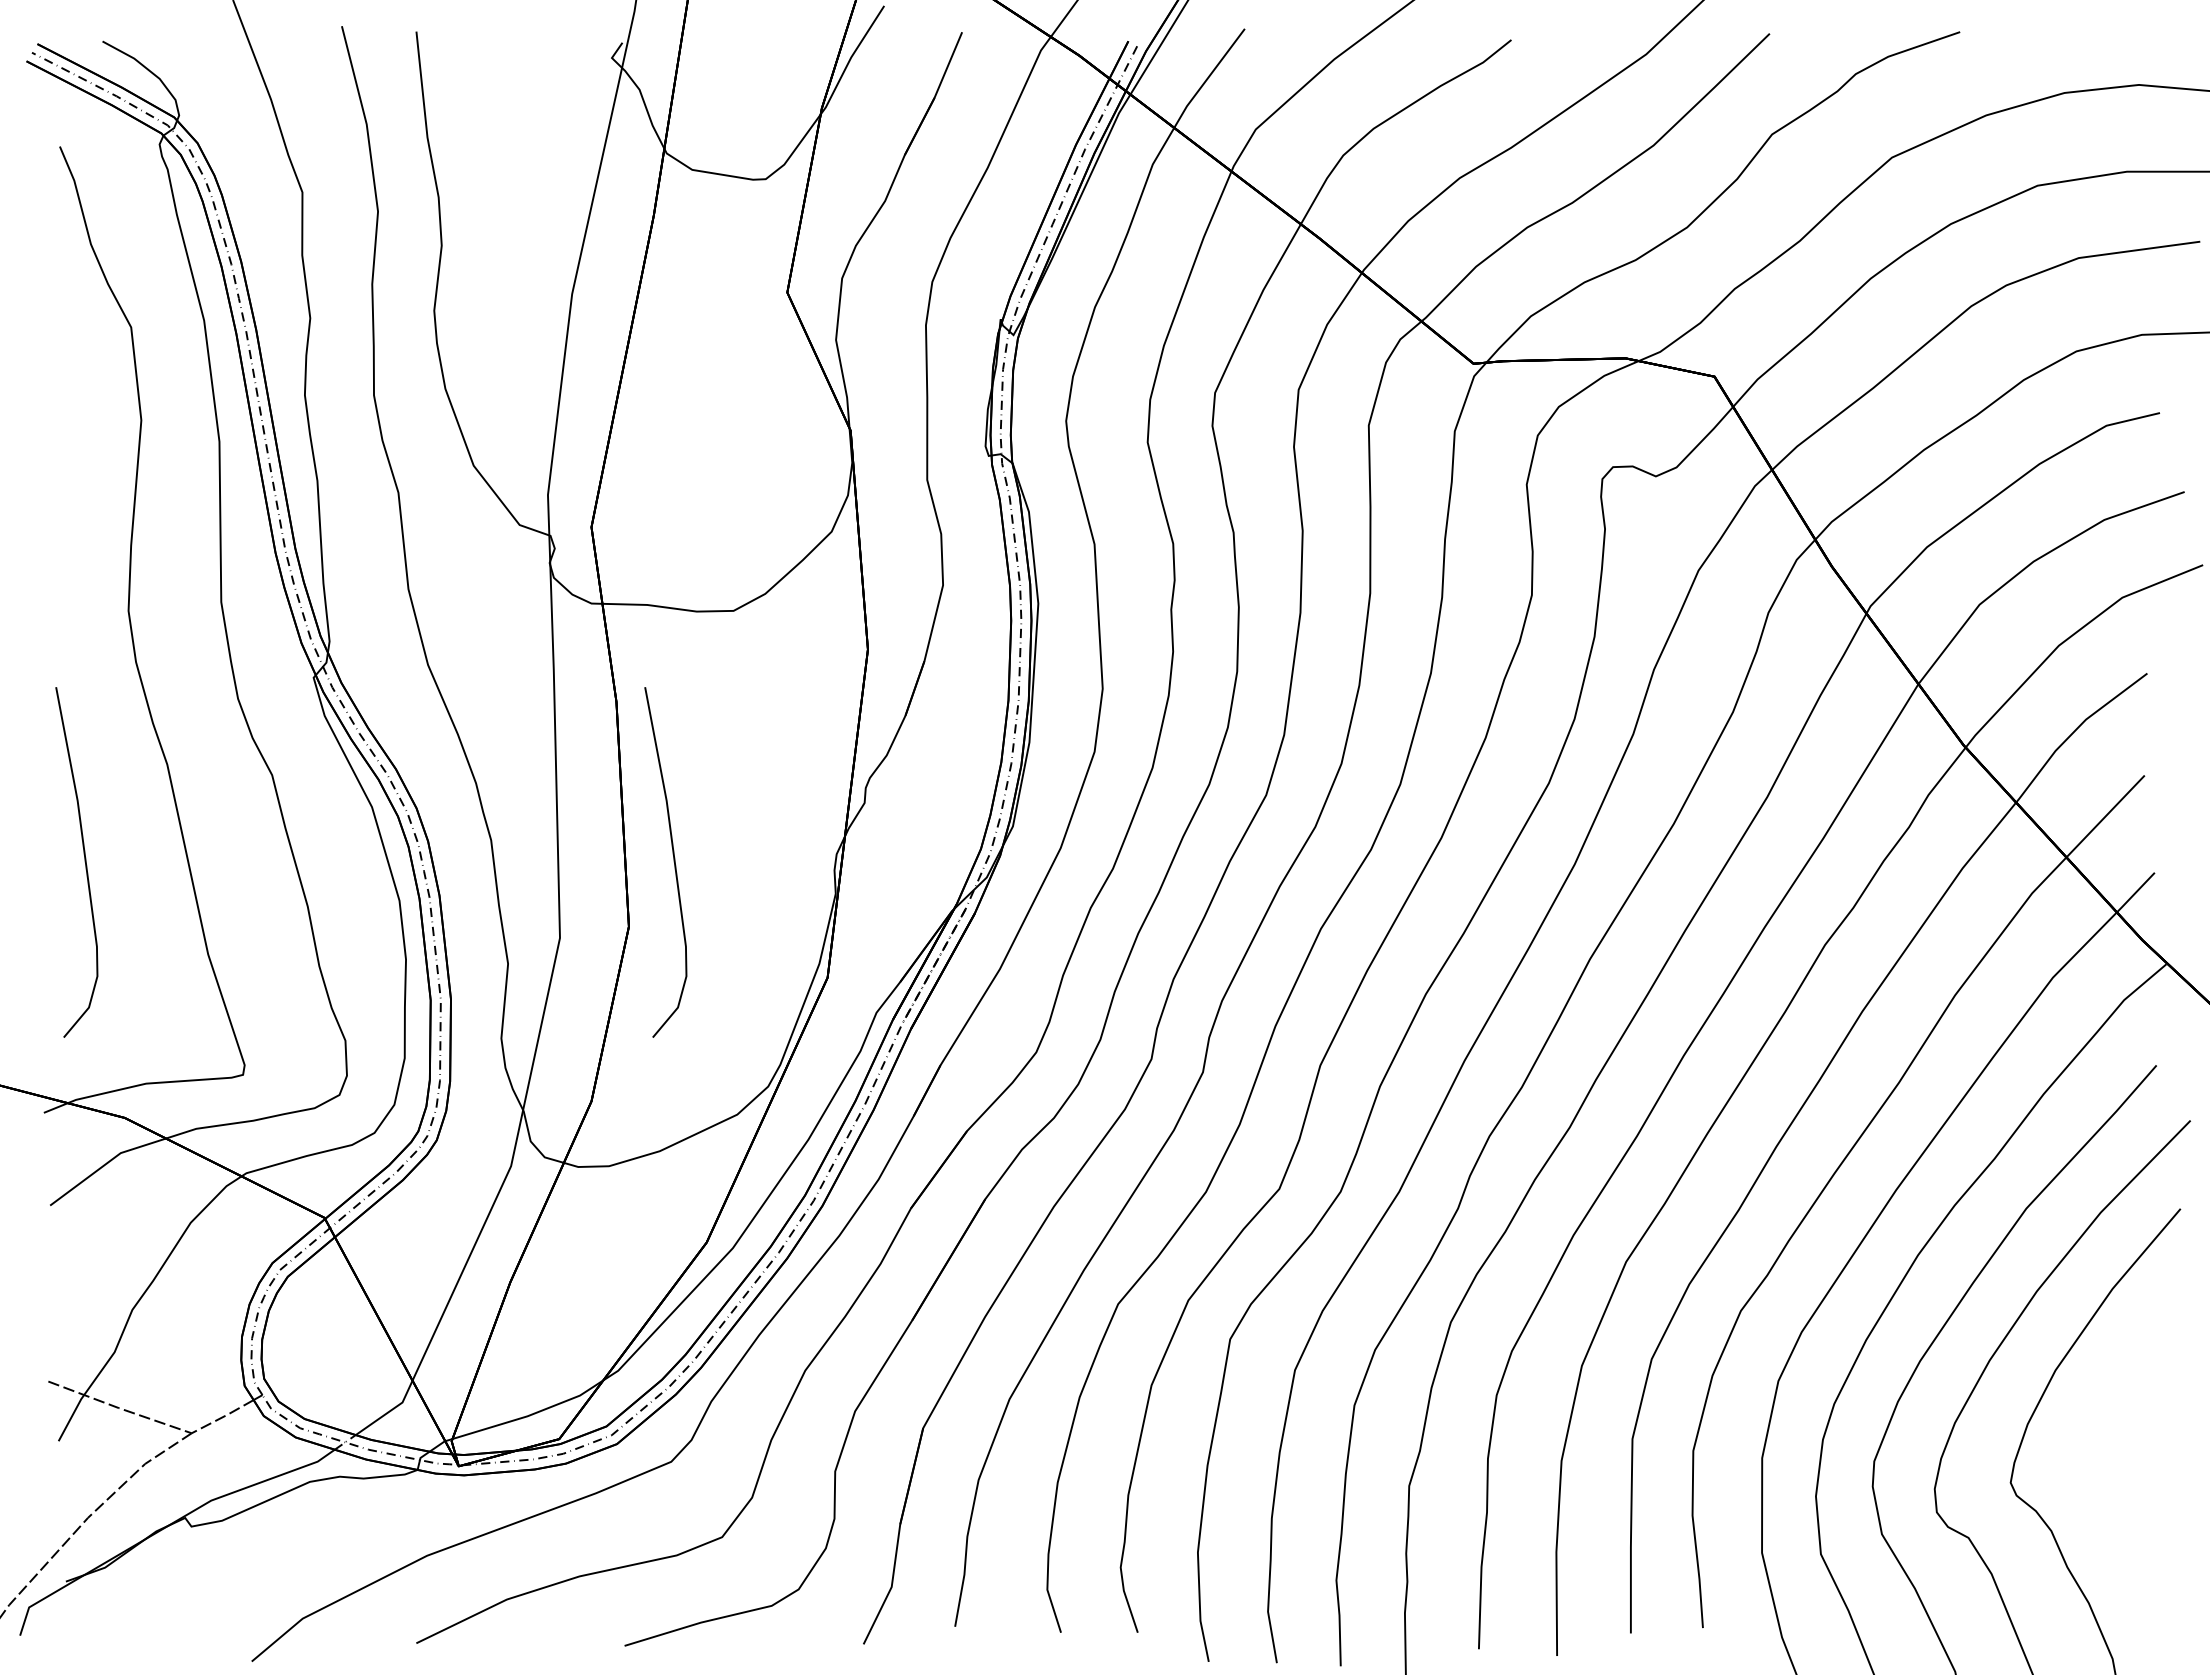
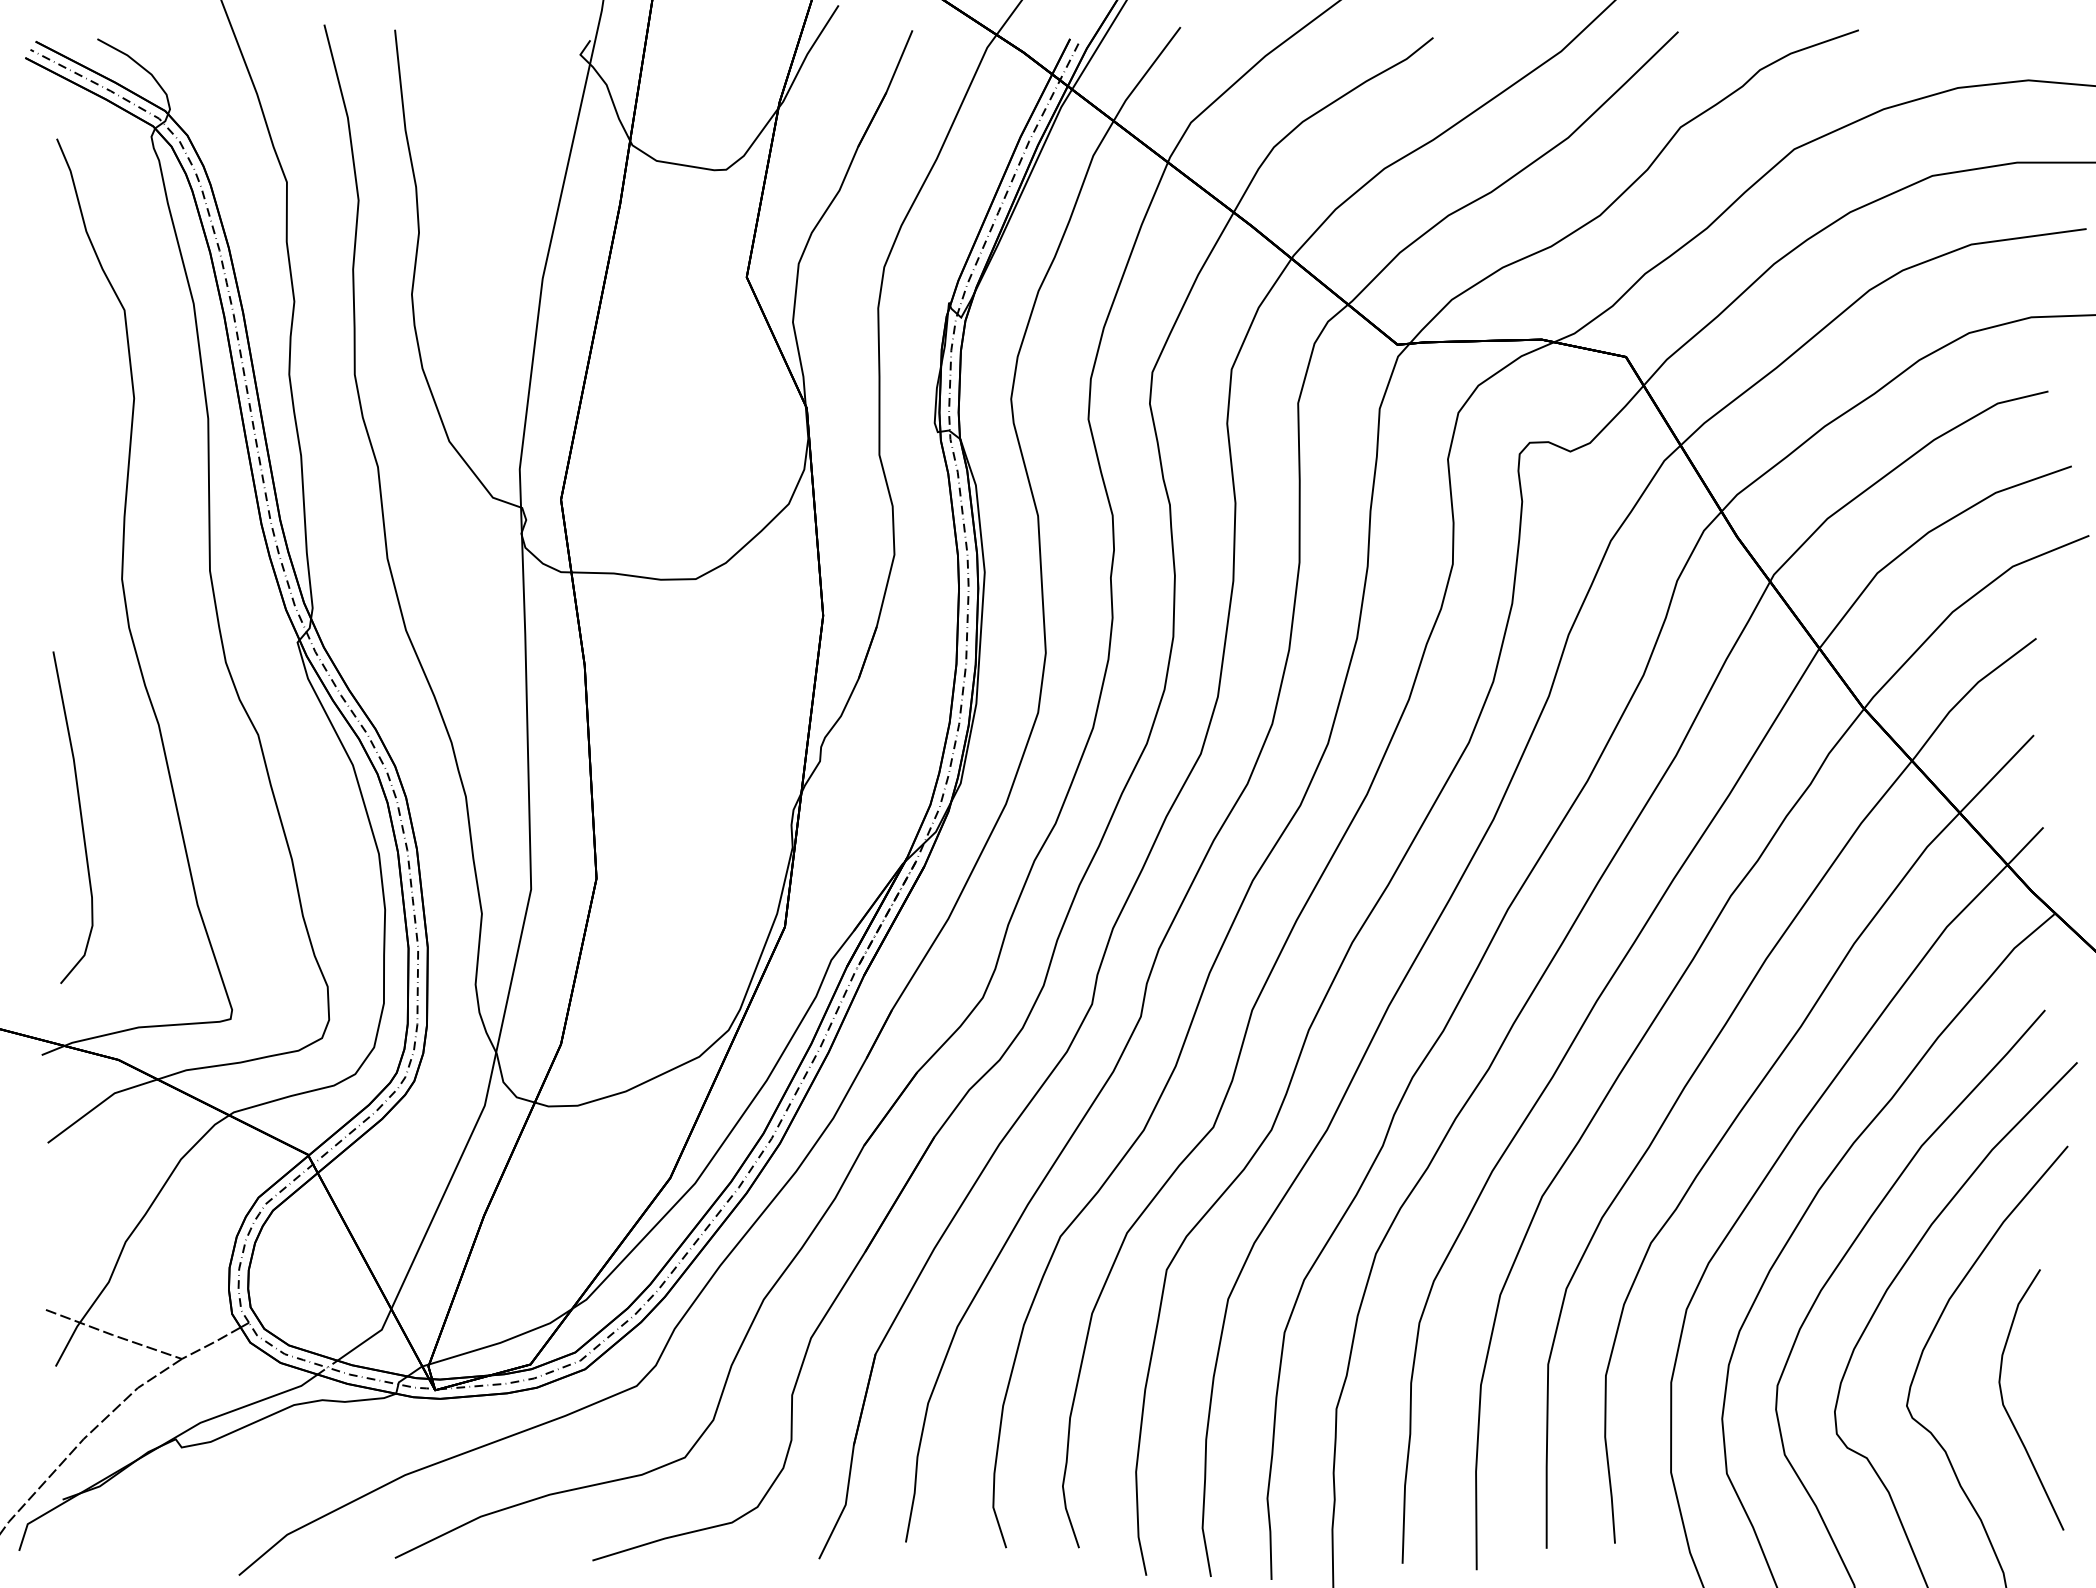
curve: (673, 862) -> (638, 817), removed
curve: (2117, 1489) -> (2008, 1412), added

